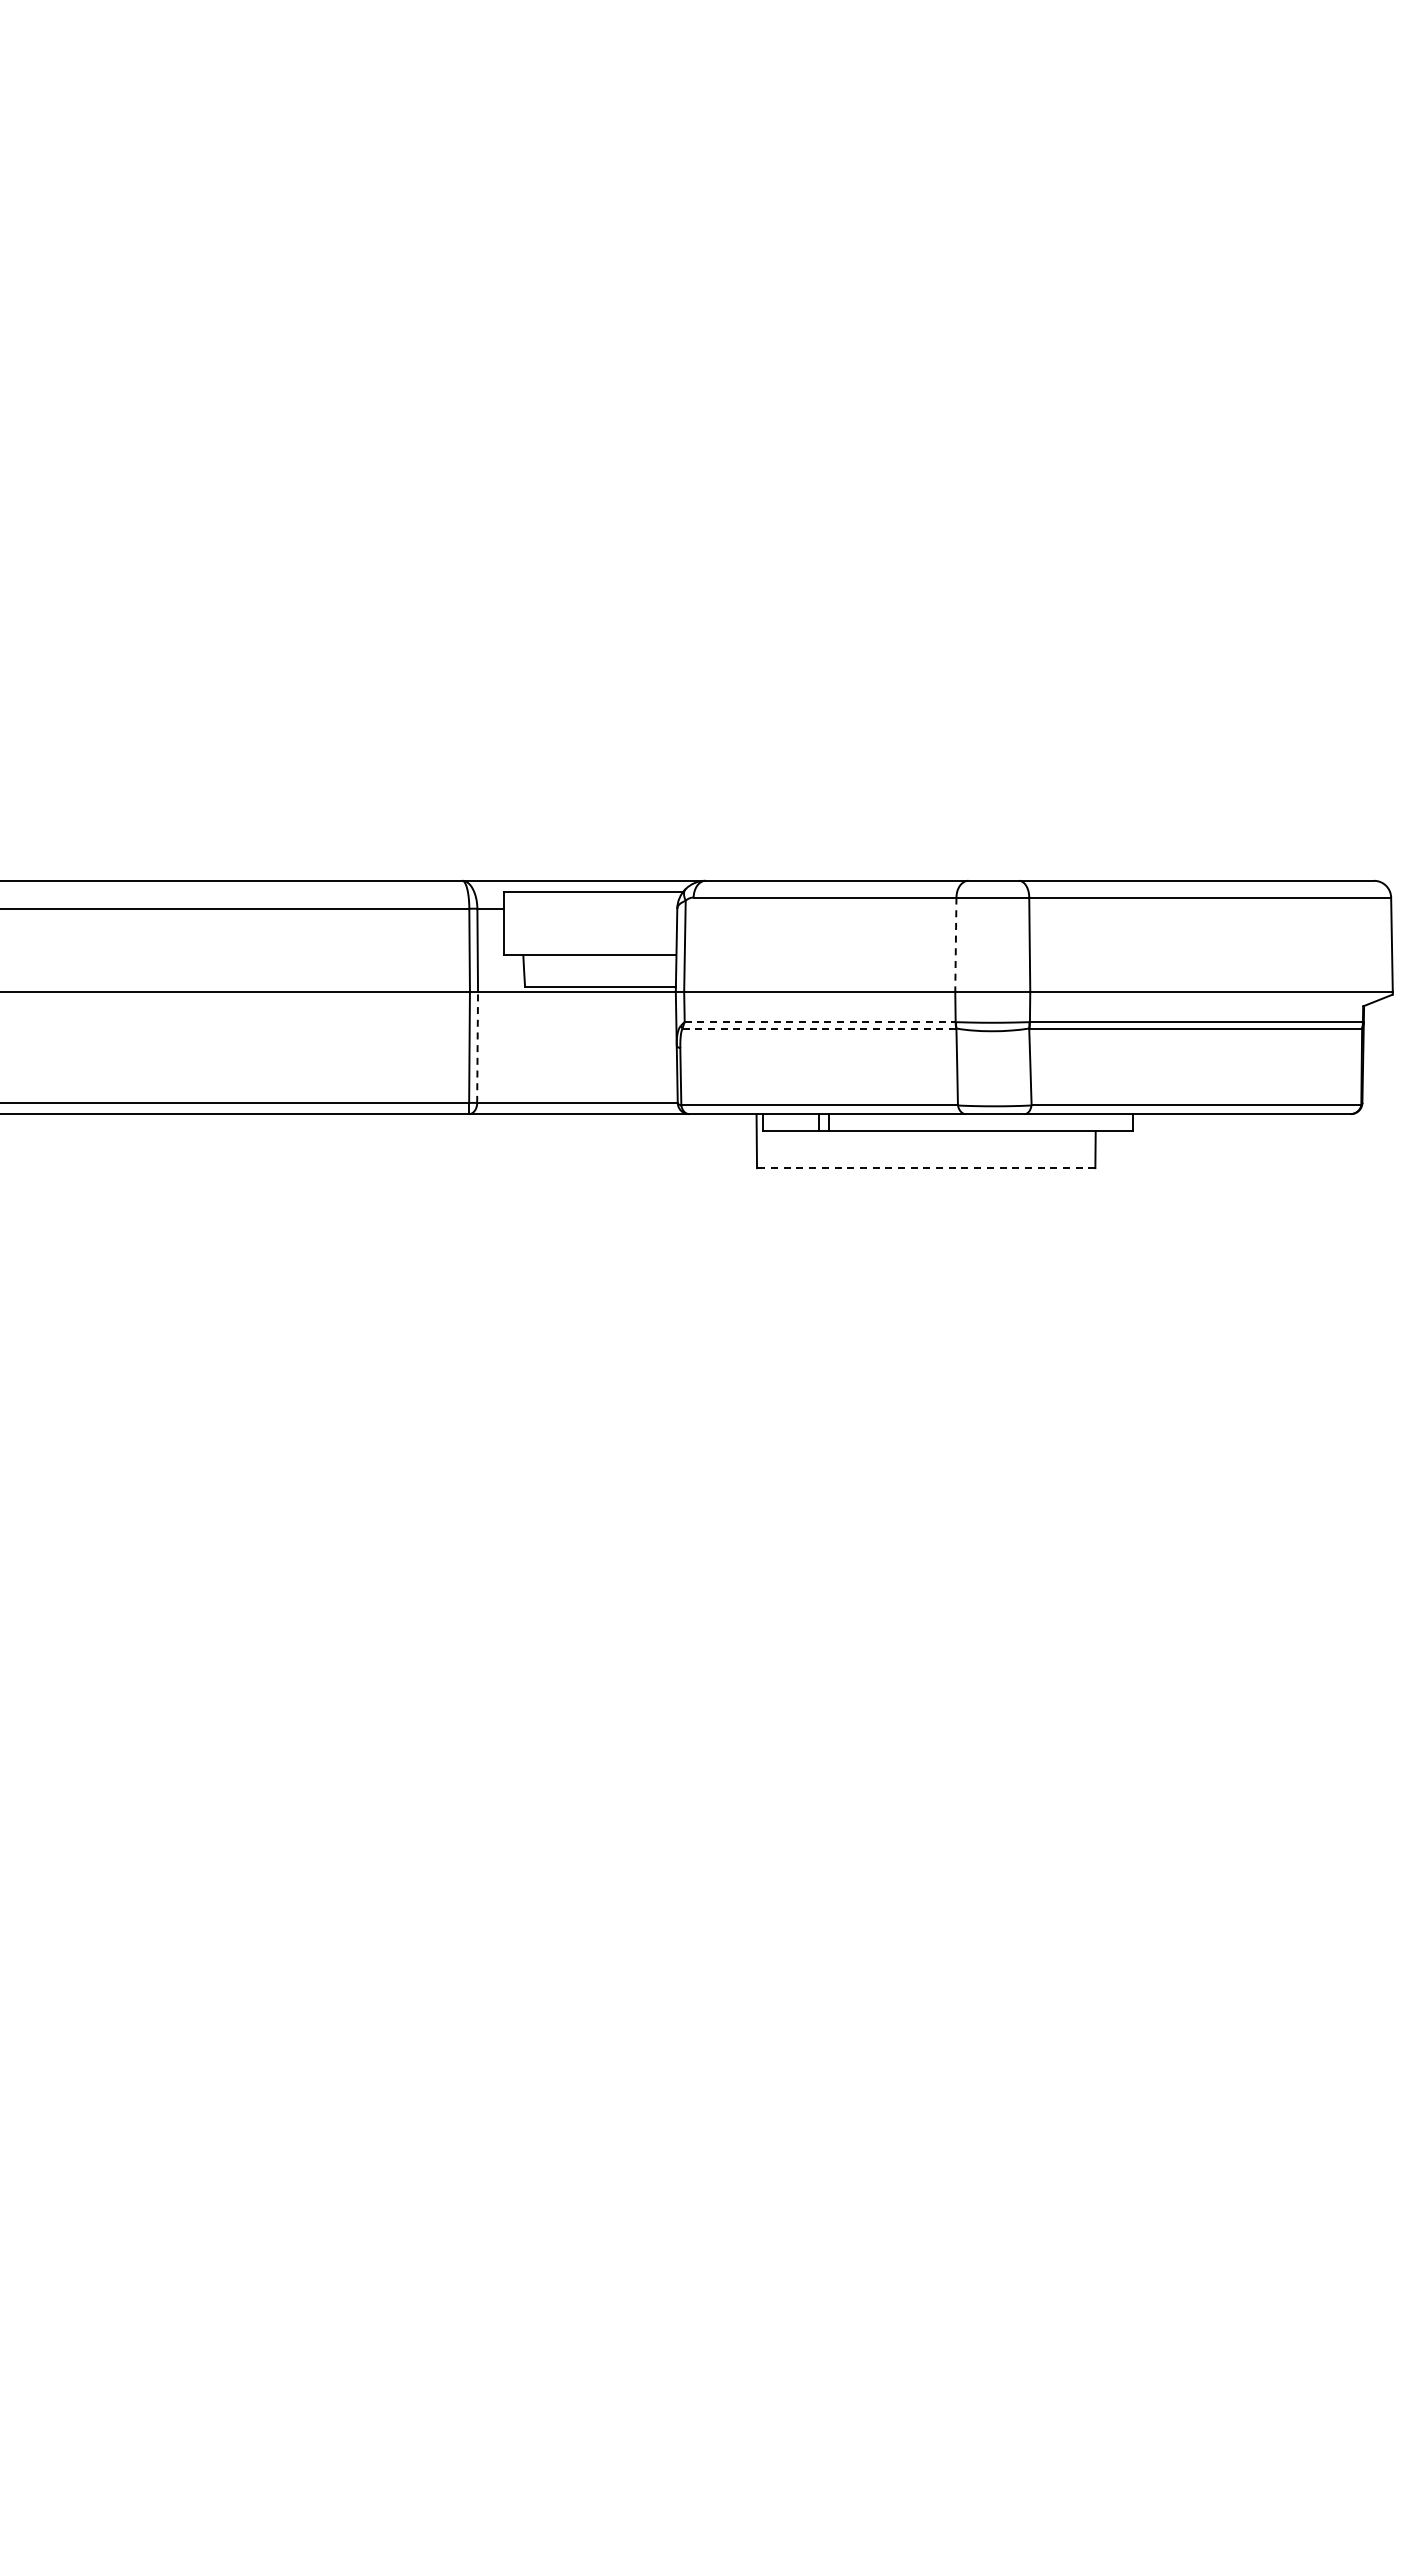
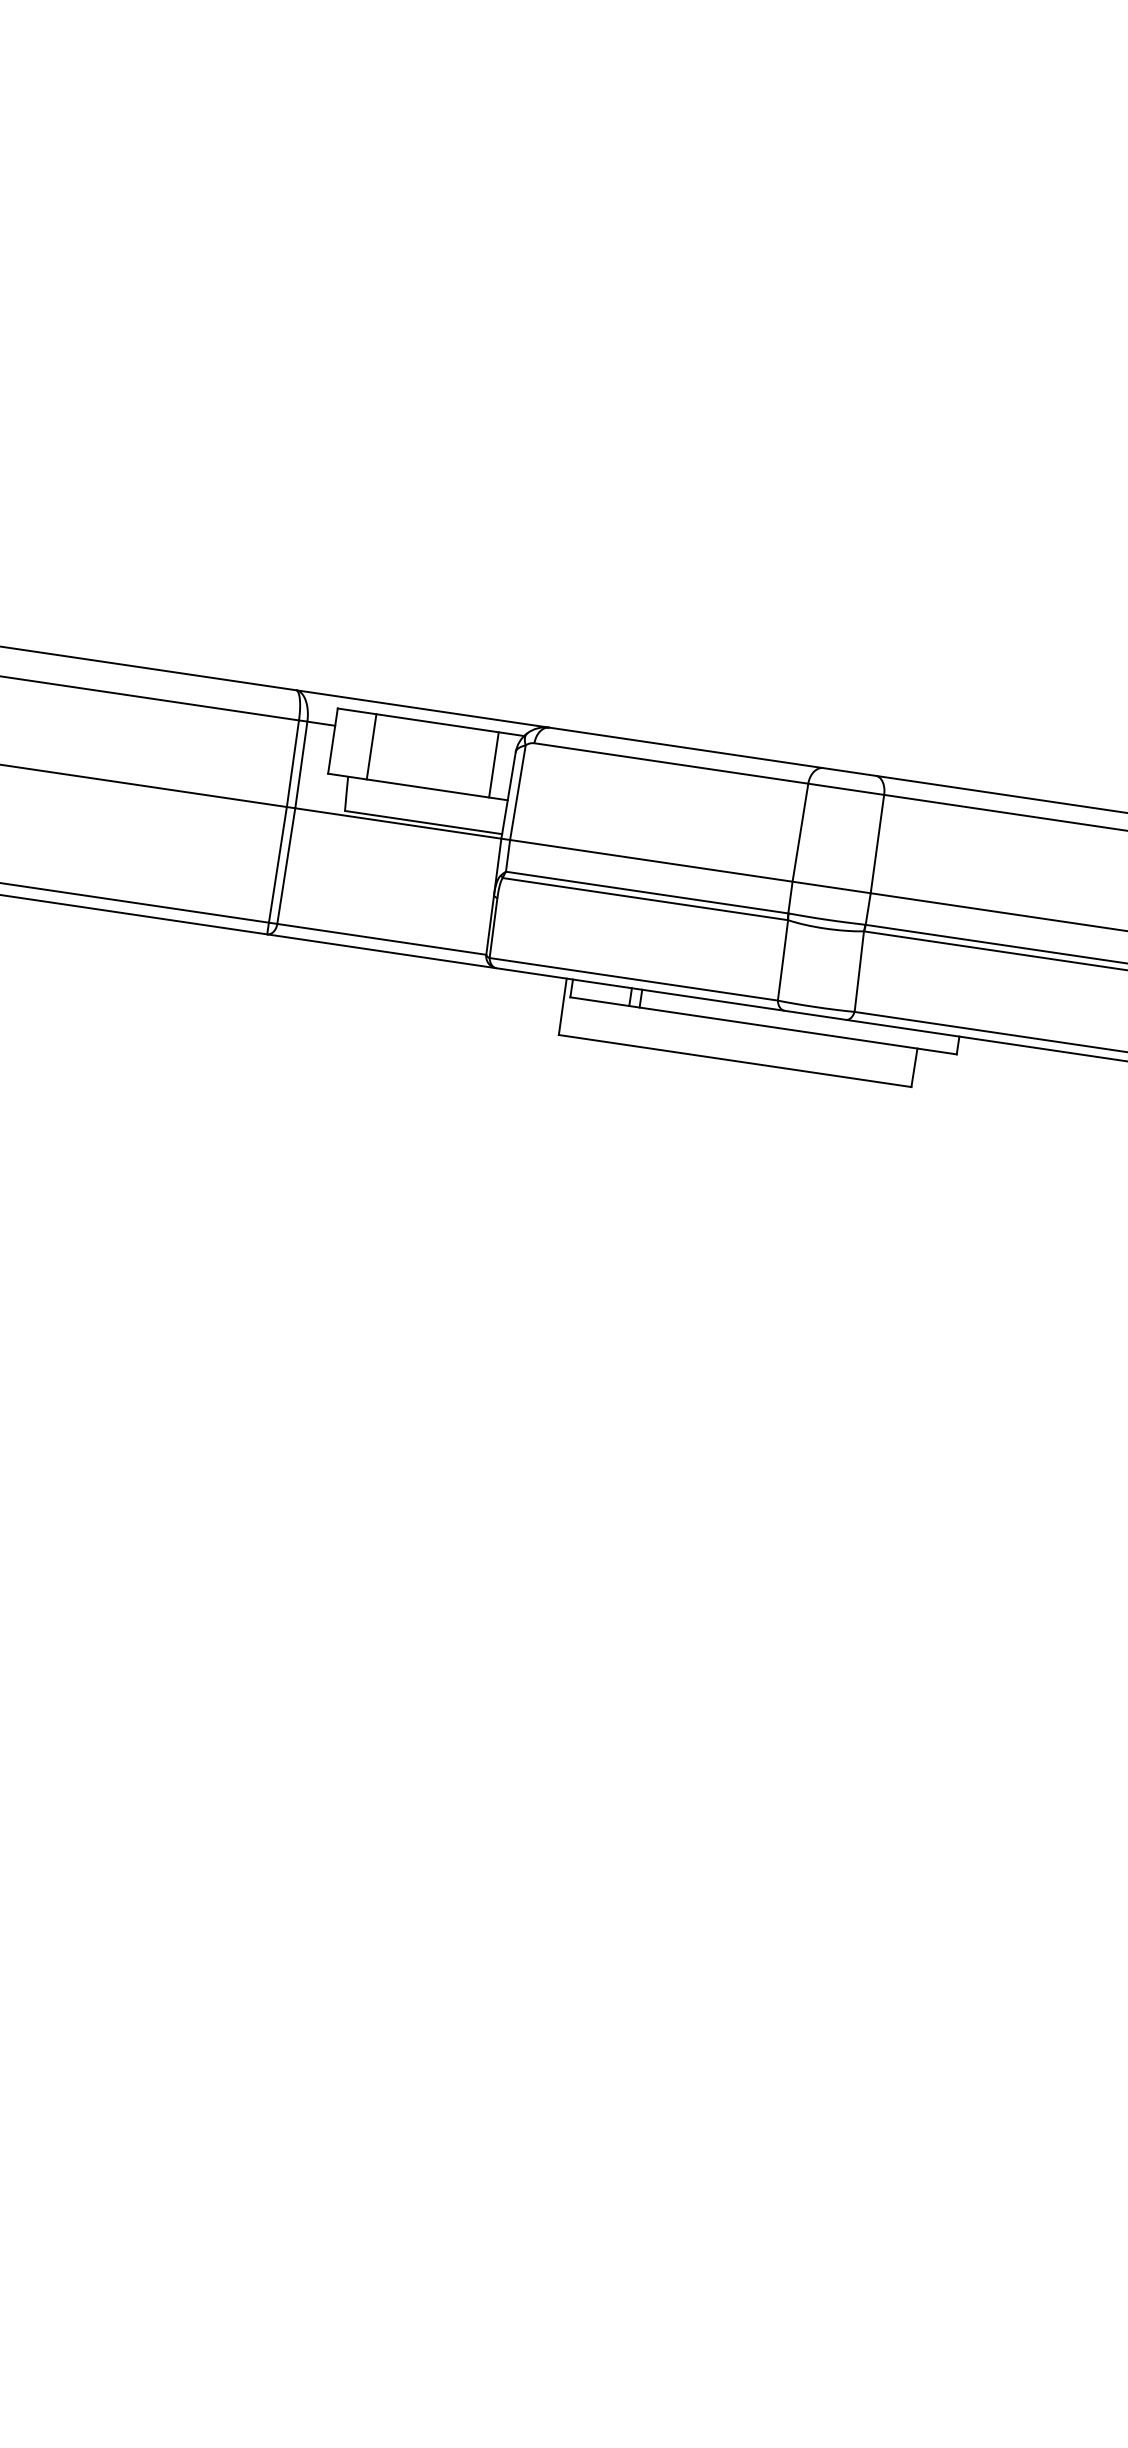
line: (541, 923) -> (371, 746), added
line: (658, 923) -> (493, 764), added
line: (955, 945) -> (799, 833), dashed -> solid
line: (820, 1022) -> (647, 892), dashed -> solid
line: (819, 1028) -> (645, 899), dashed -> solid
line: (477, 1047) -> (286, 866), dashed -> solid
line: (925, 1168) -> (734, 1061), dashed -> solid

